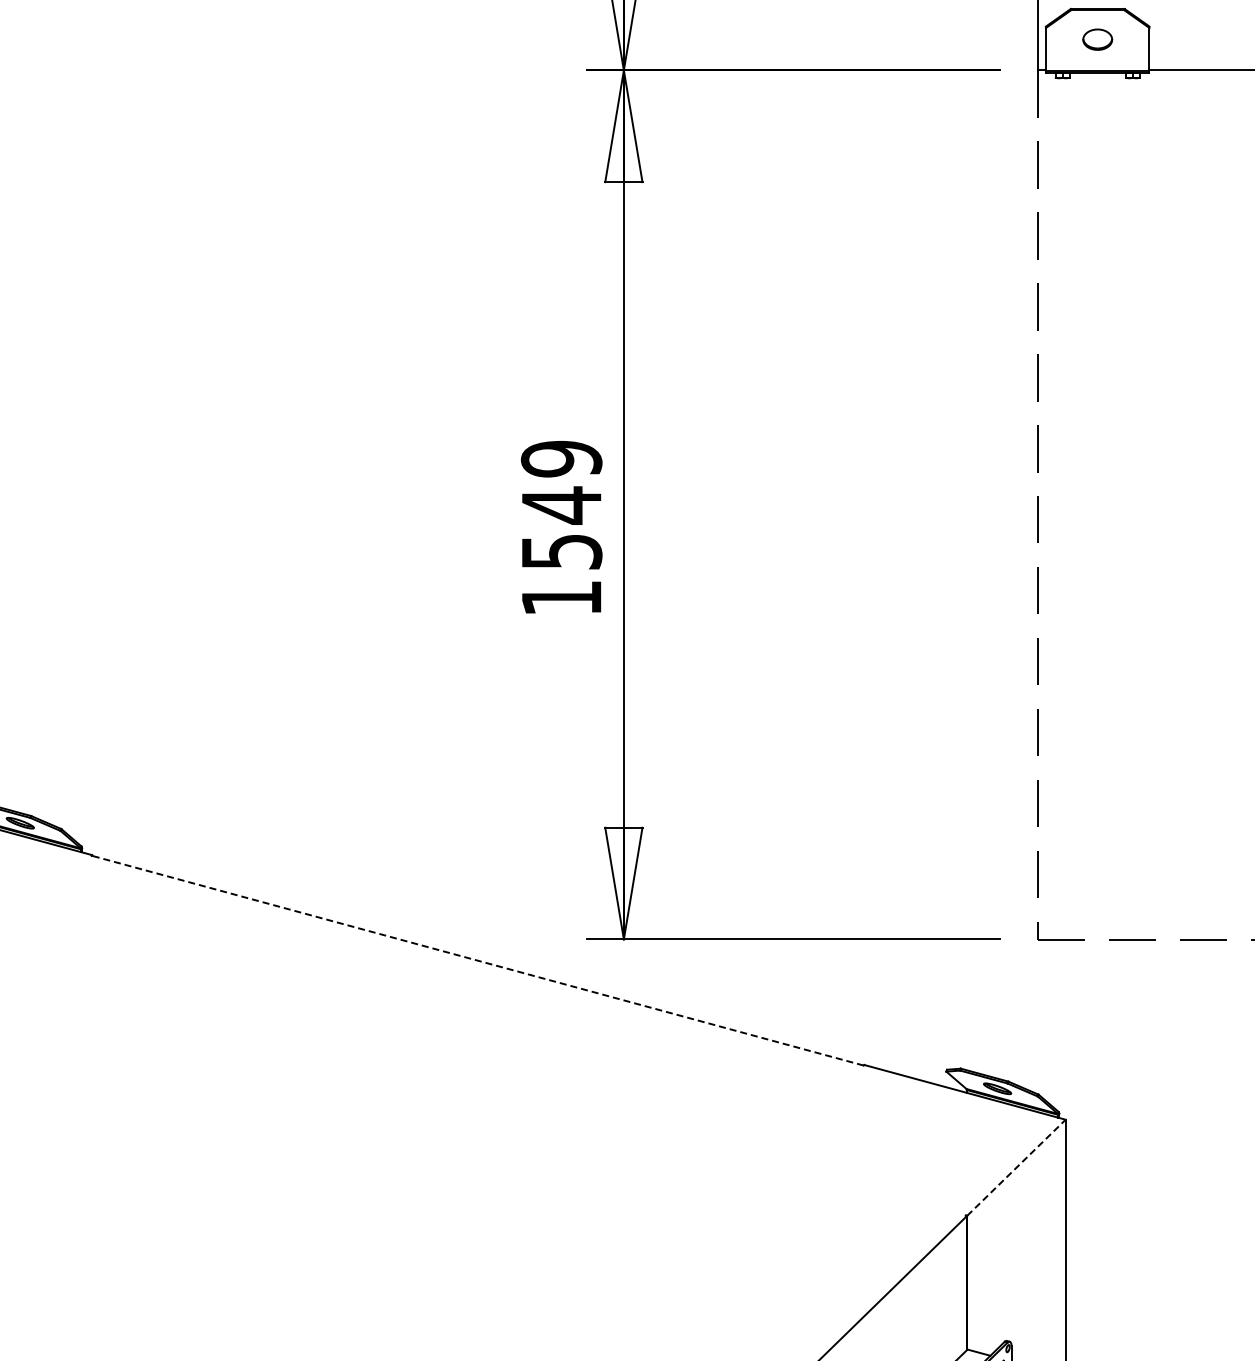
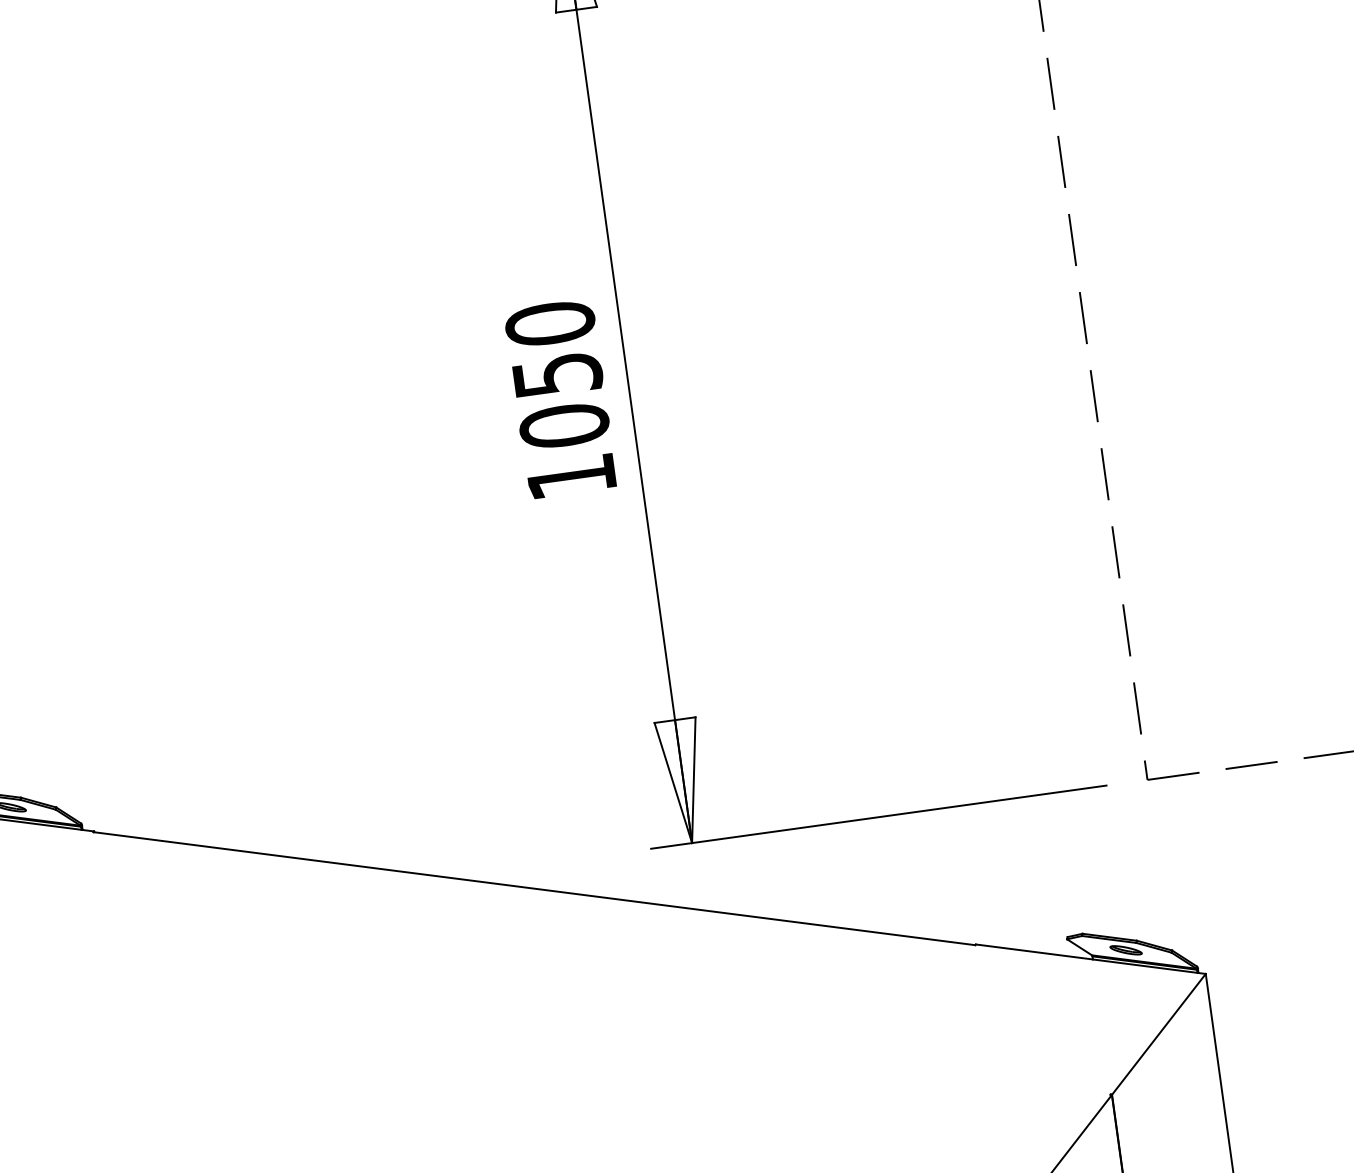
text: (561, 505) -> (557, 375), 1549 -> 1050
line: (477, 960) -> (534, 888), dashed -> solid
line: (1016, 1167) -> (1158, 1034), dashed -> solid

